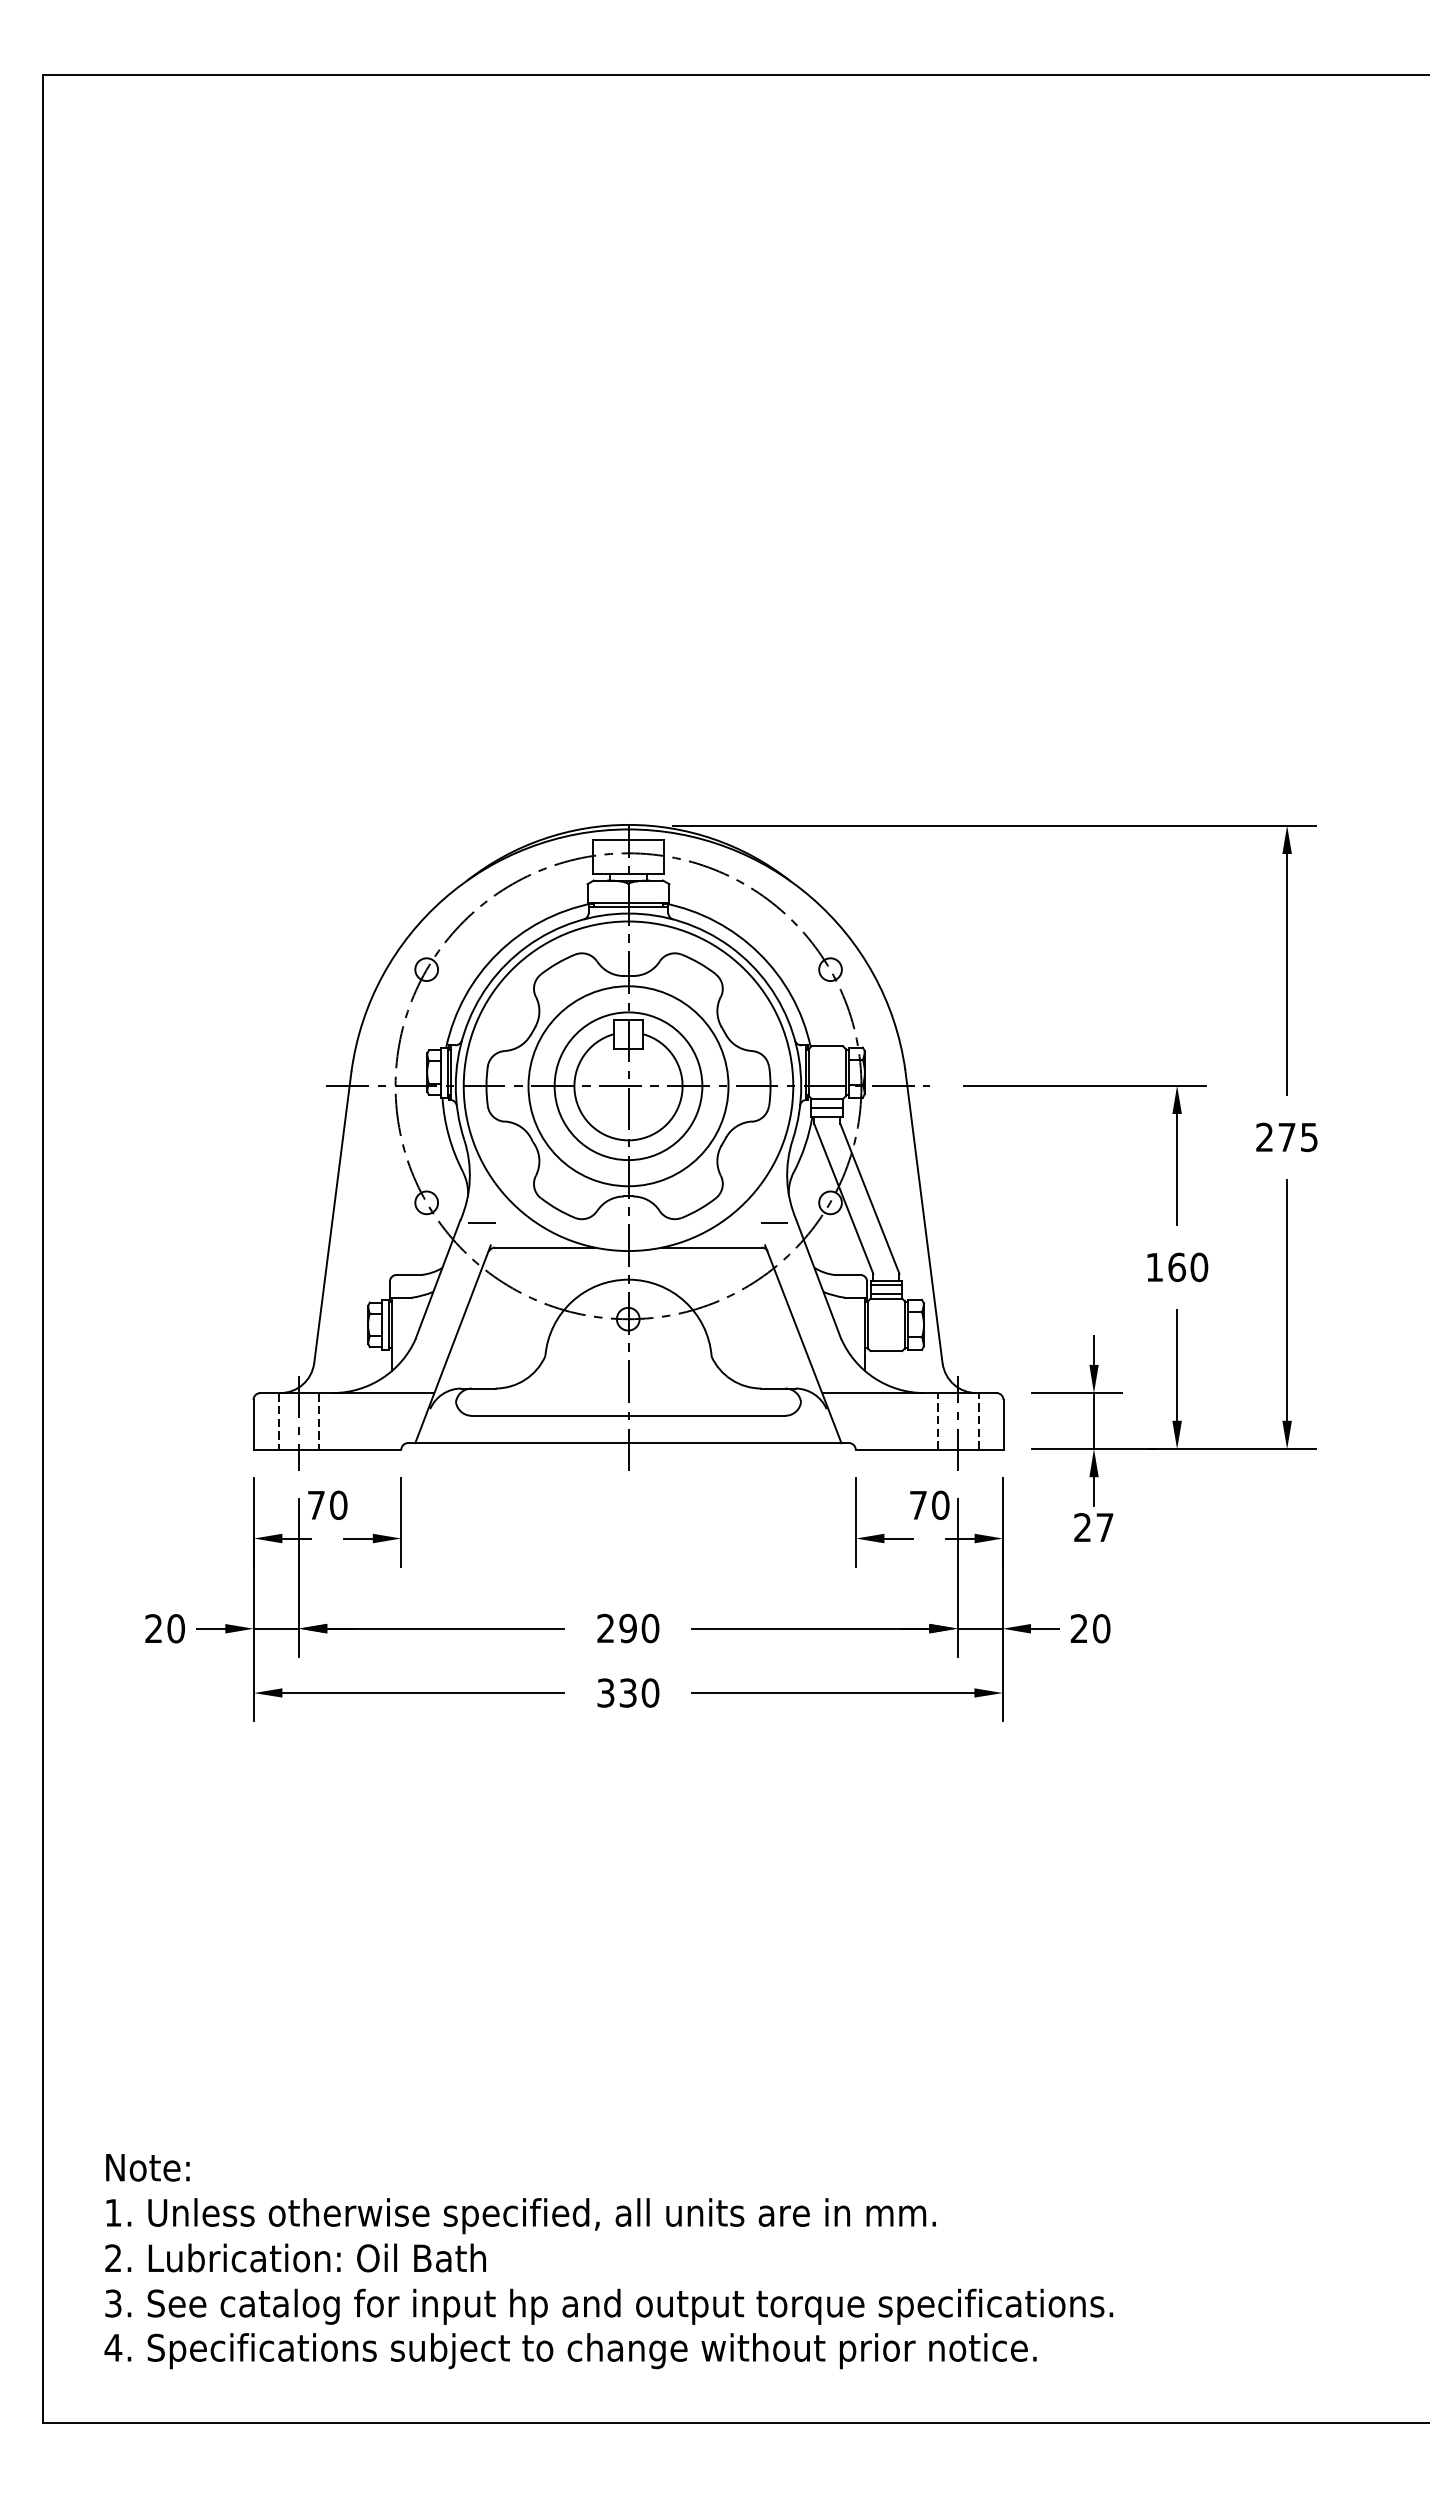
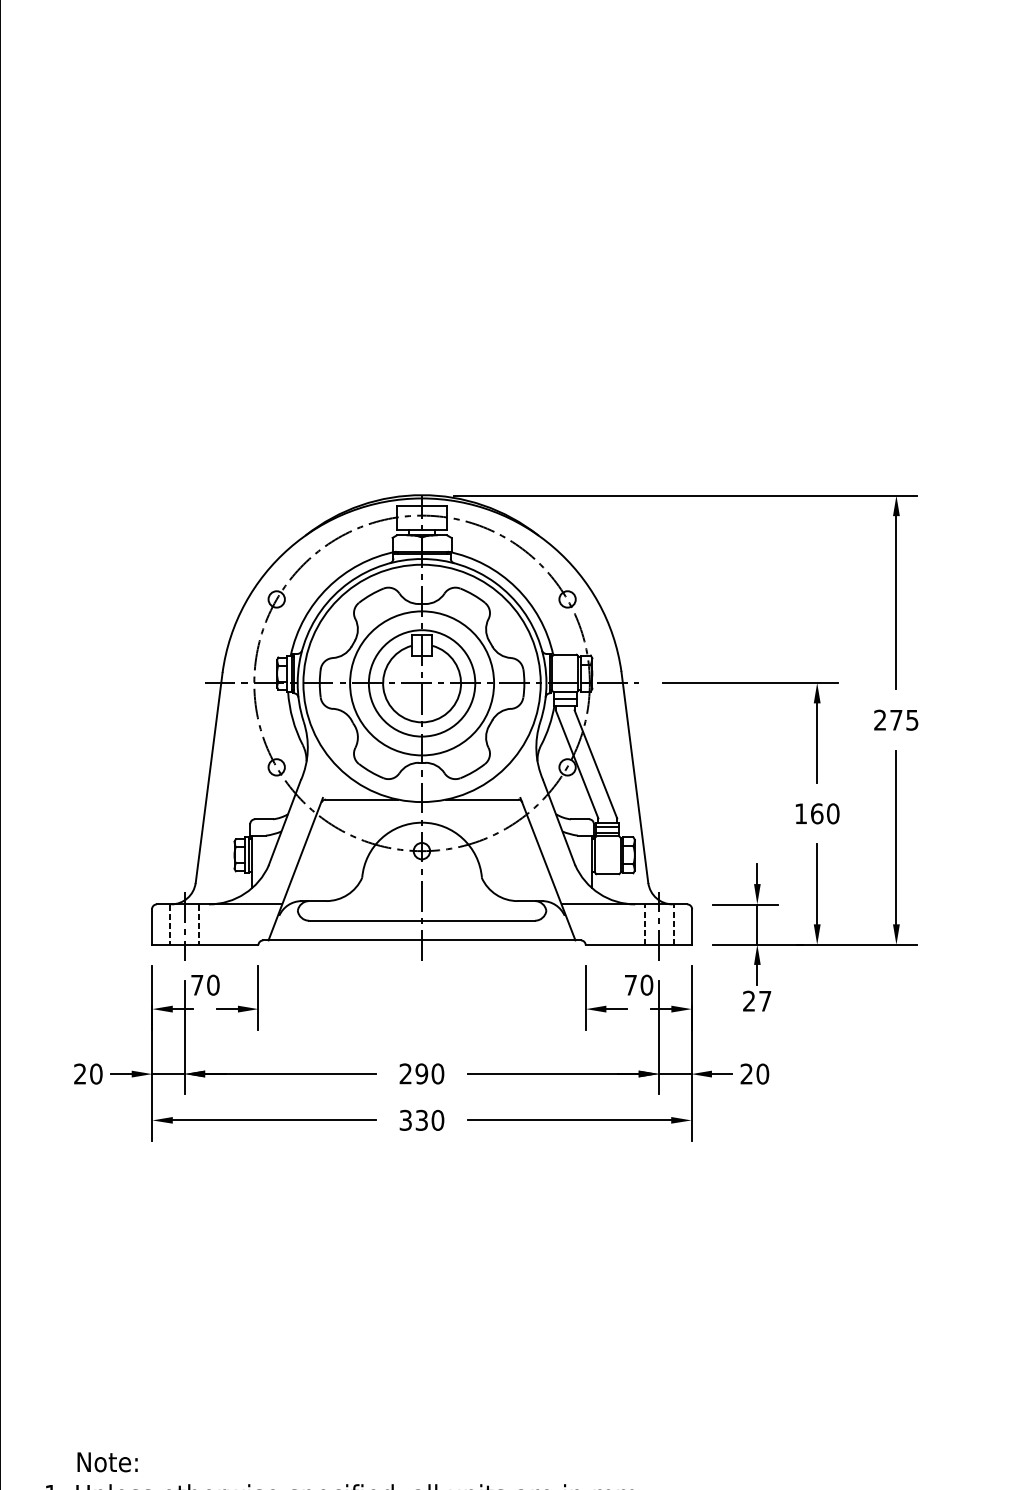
line: (482, 1222) -> (316, 781), removed
line: (774, 1222) -> (527, 781), removed
text: (147, 2167) -> (107, 1462), moved

